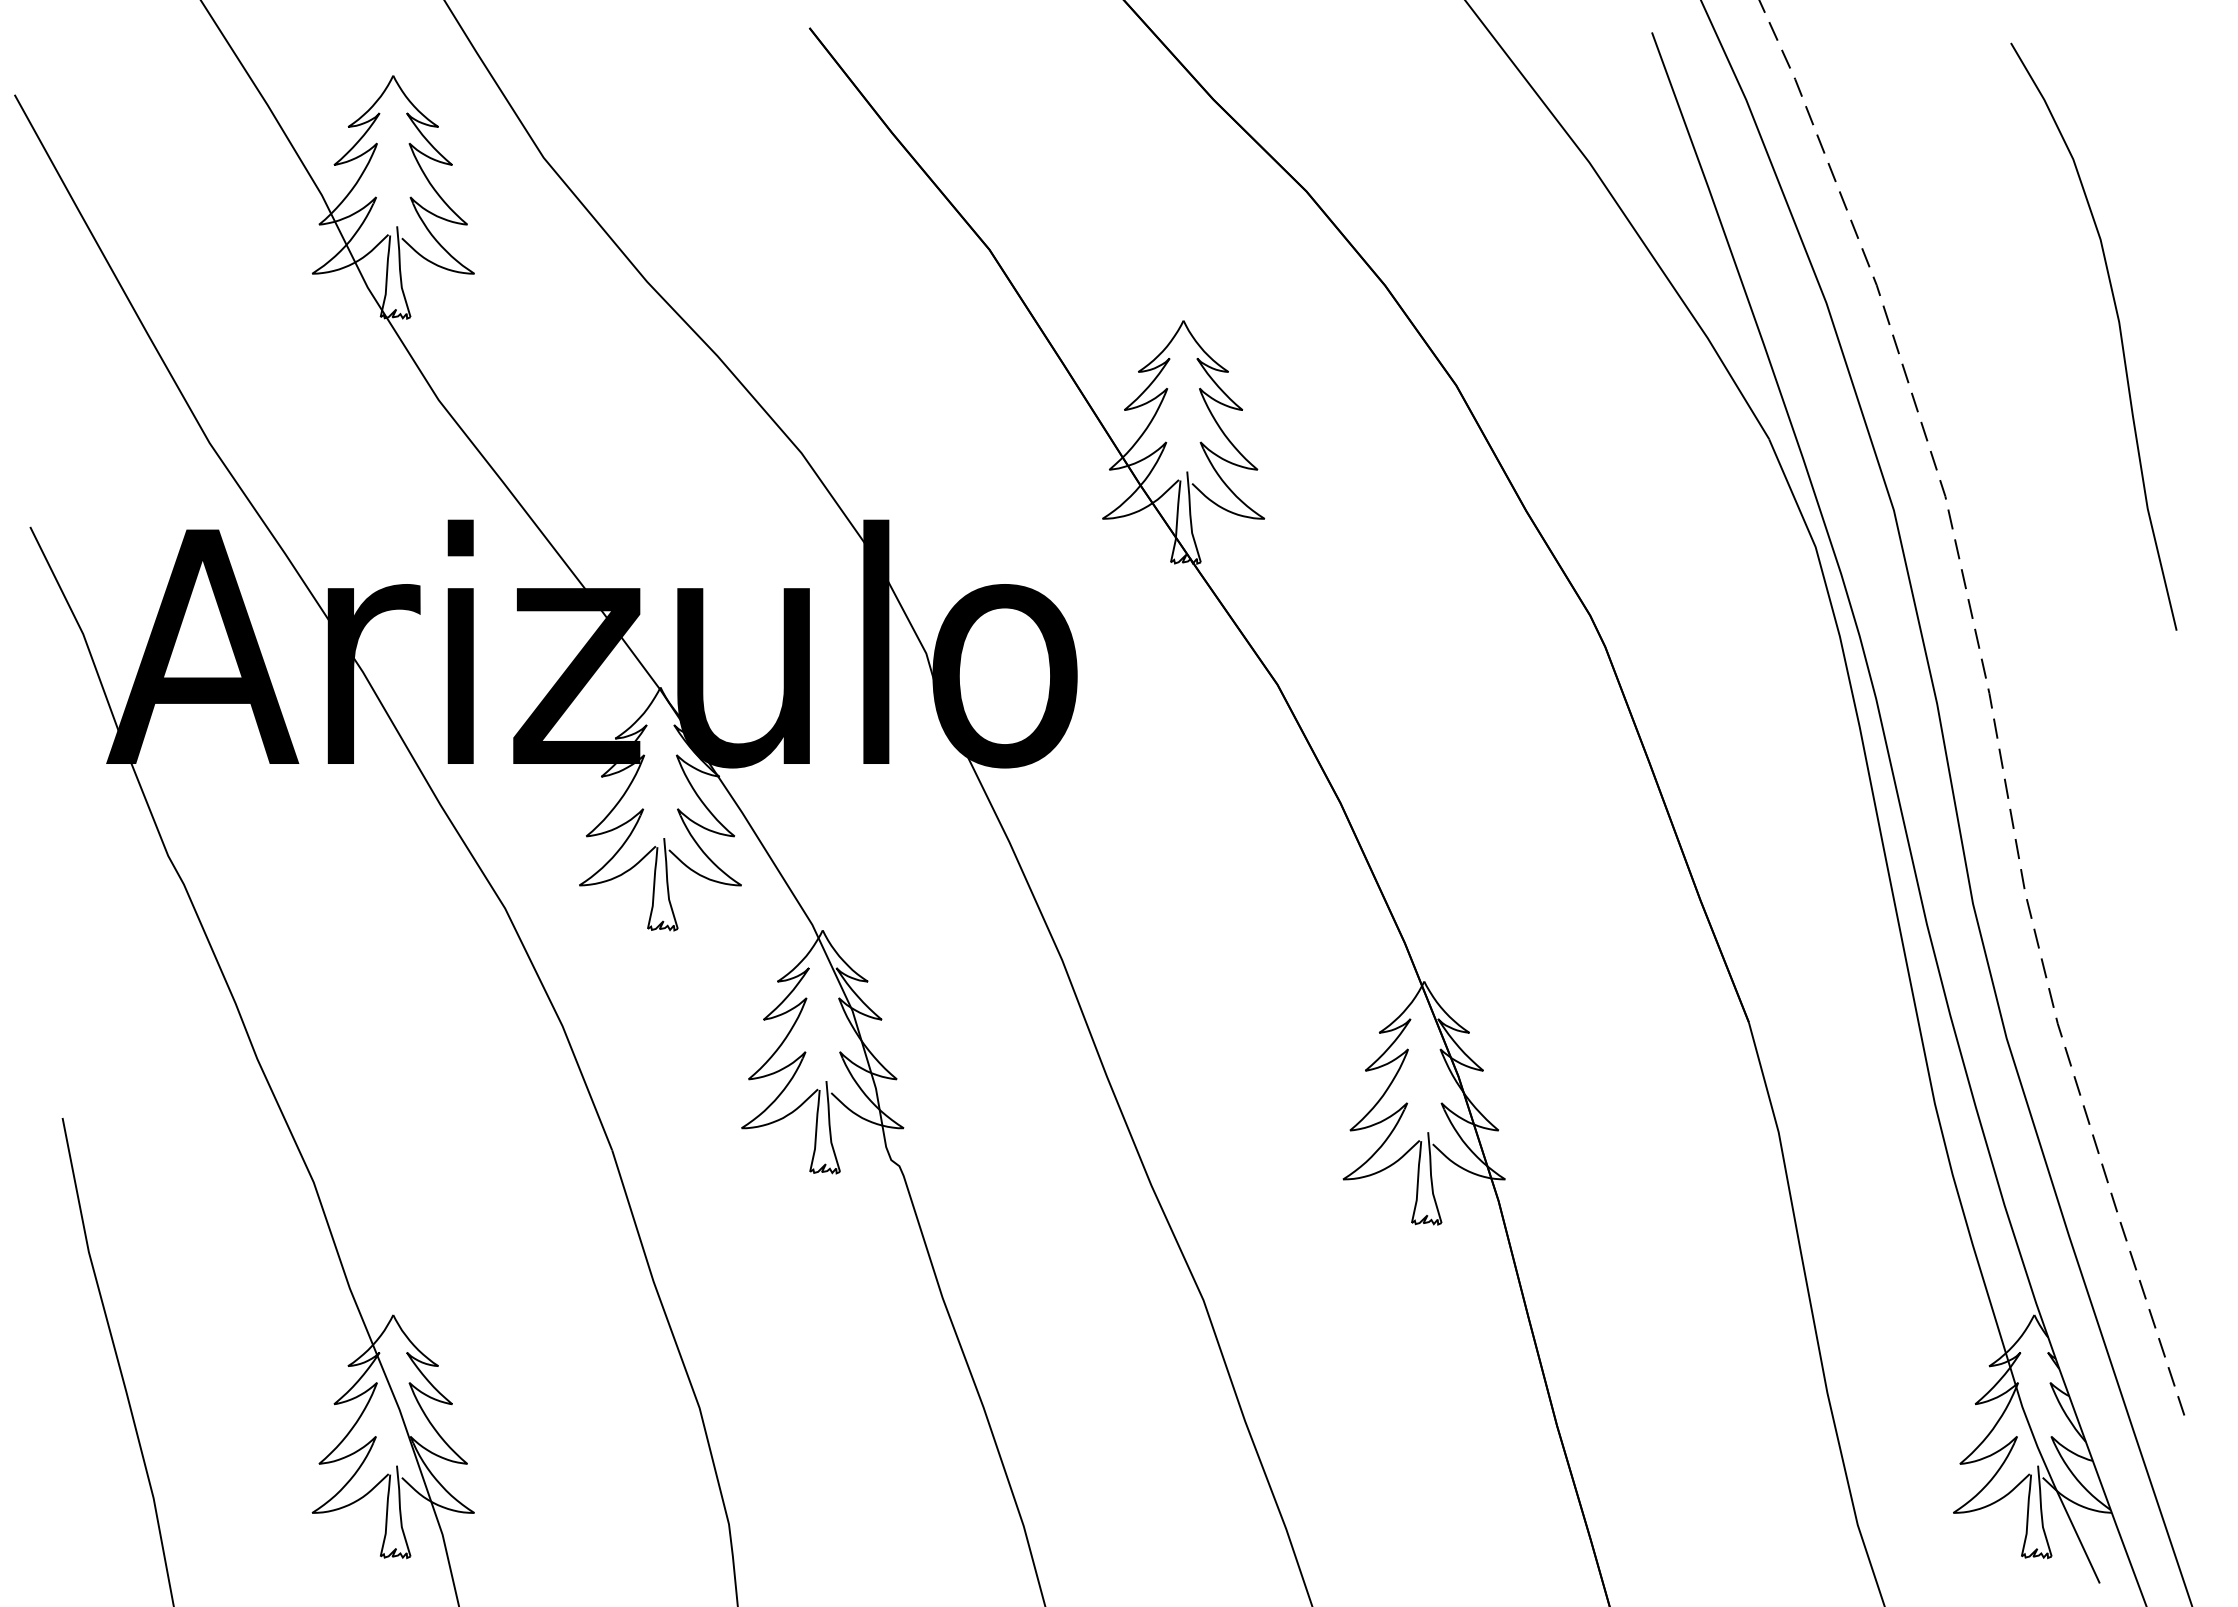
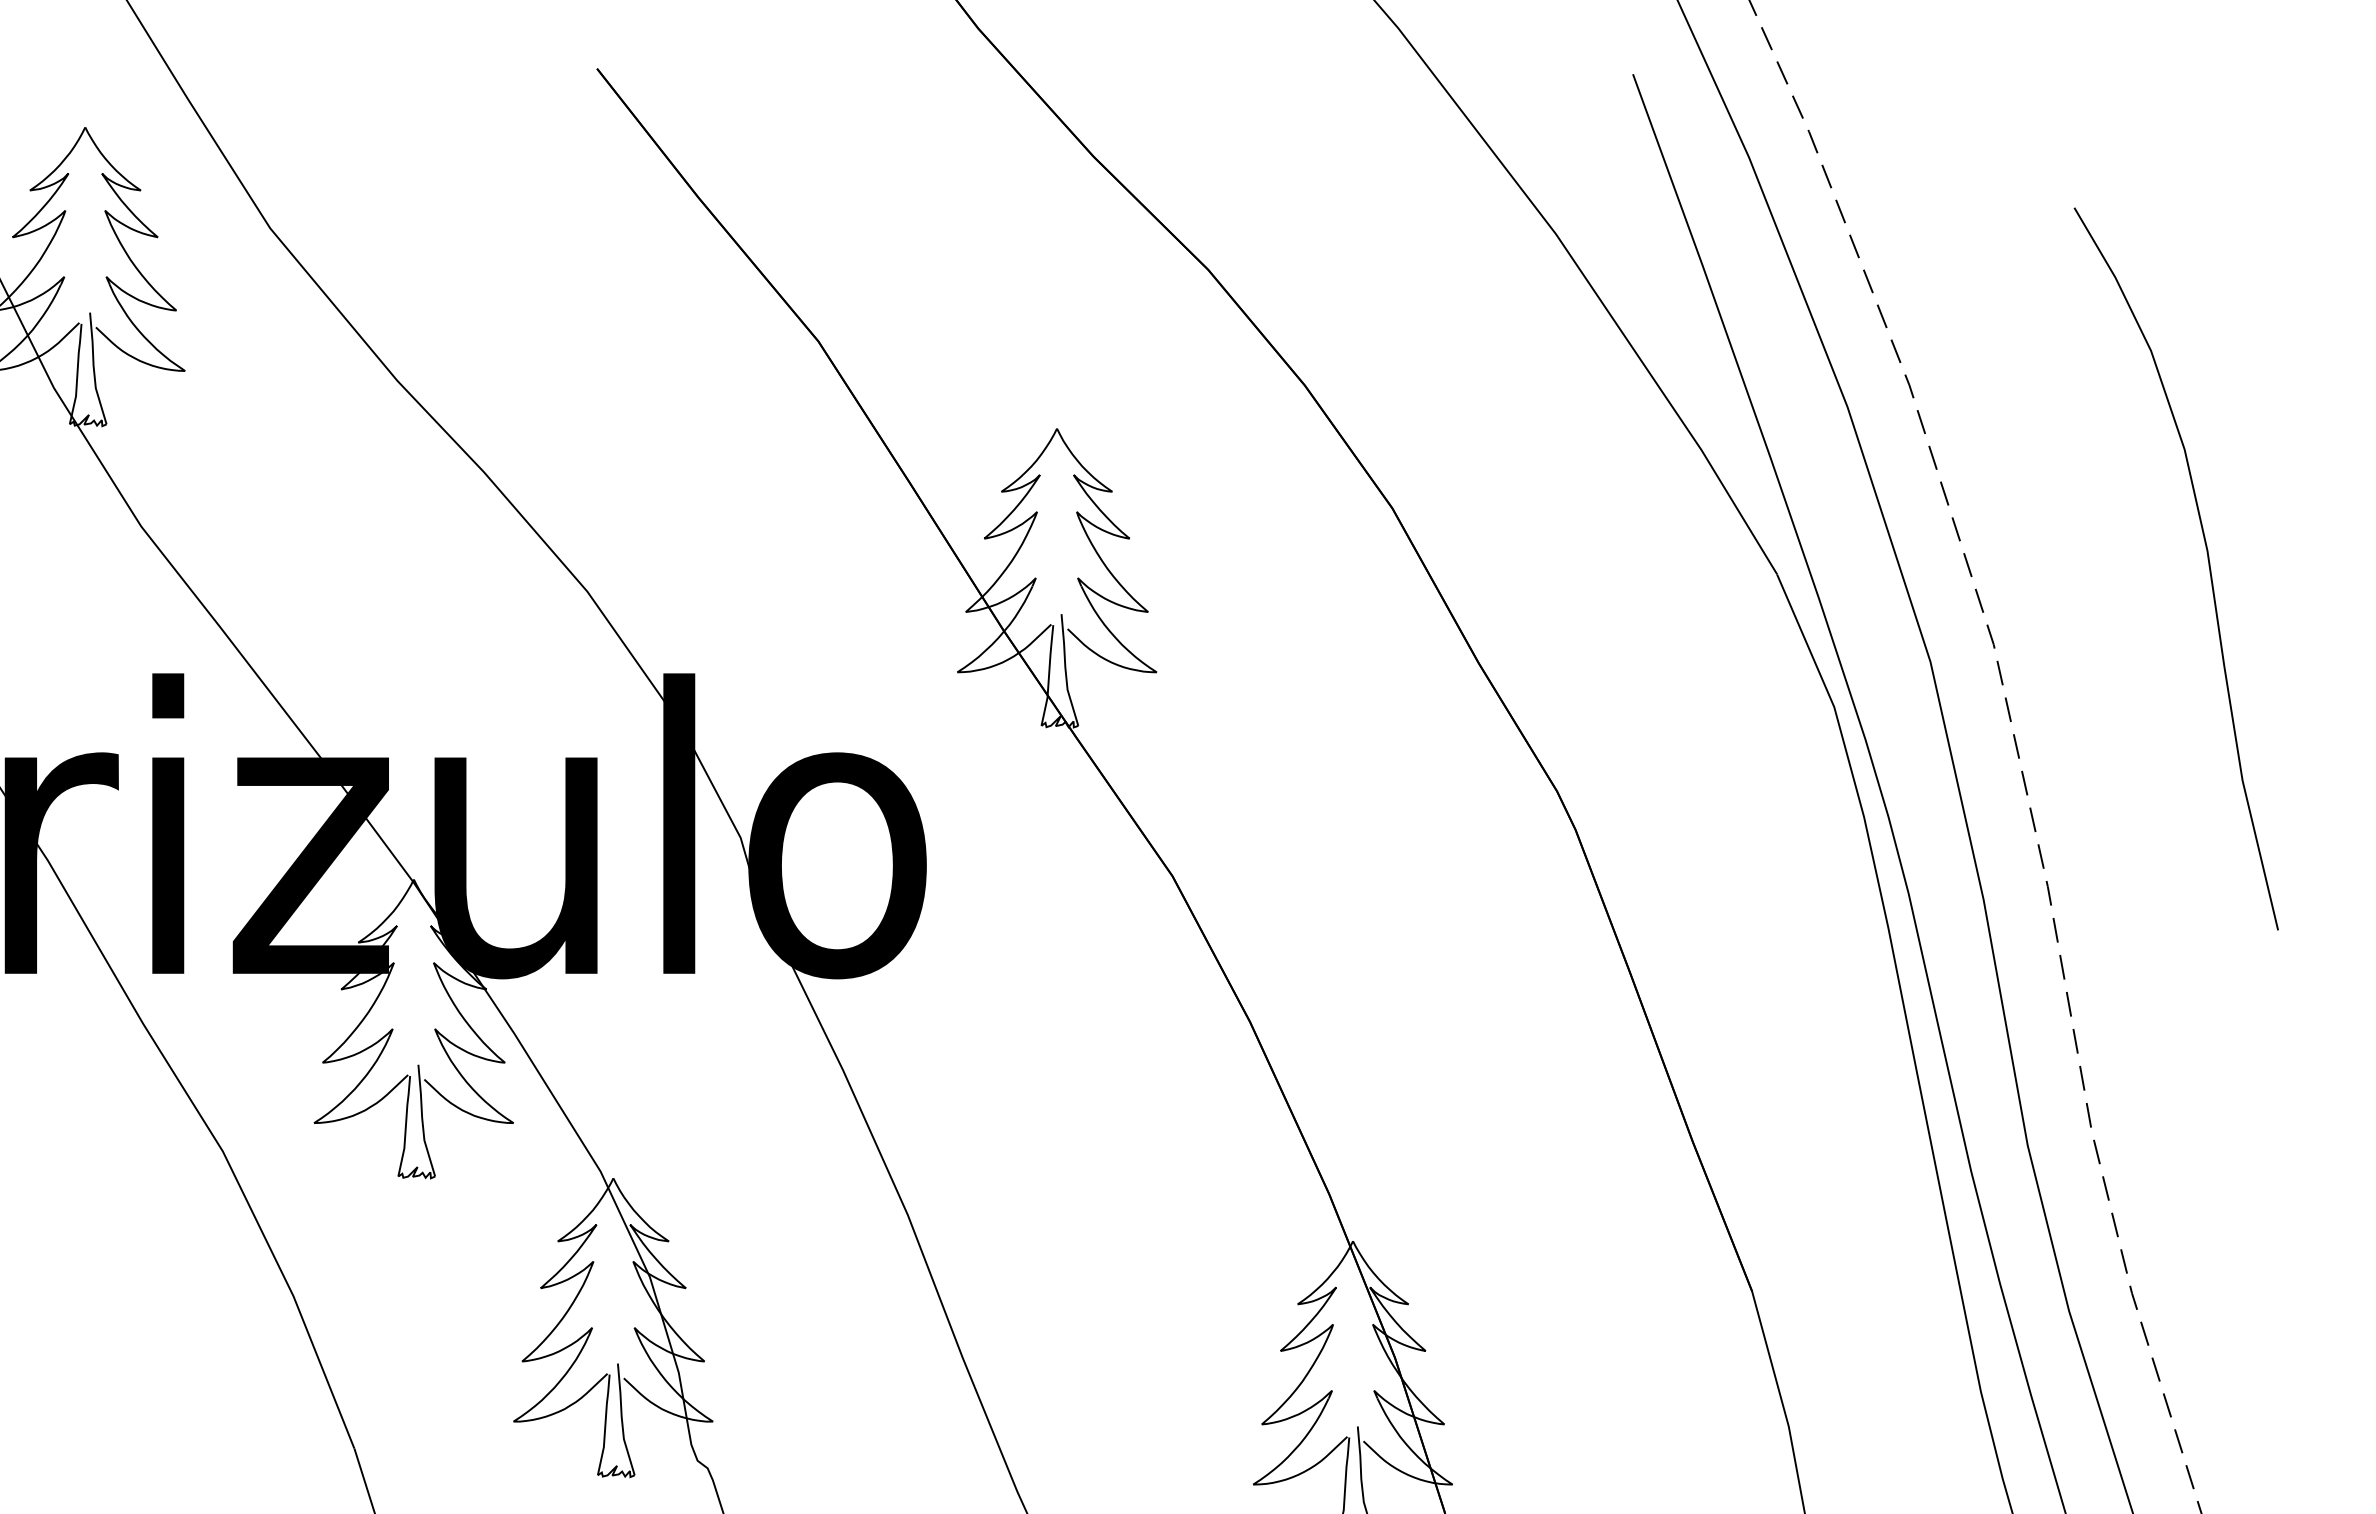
curve: (2119, 332) -> (2207, 563), moved

